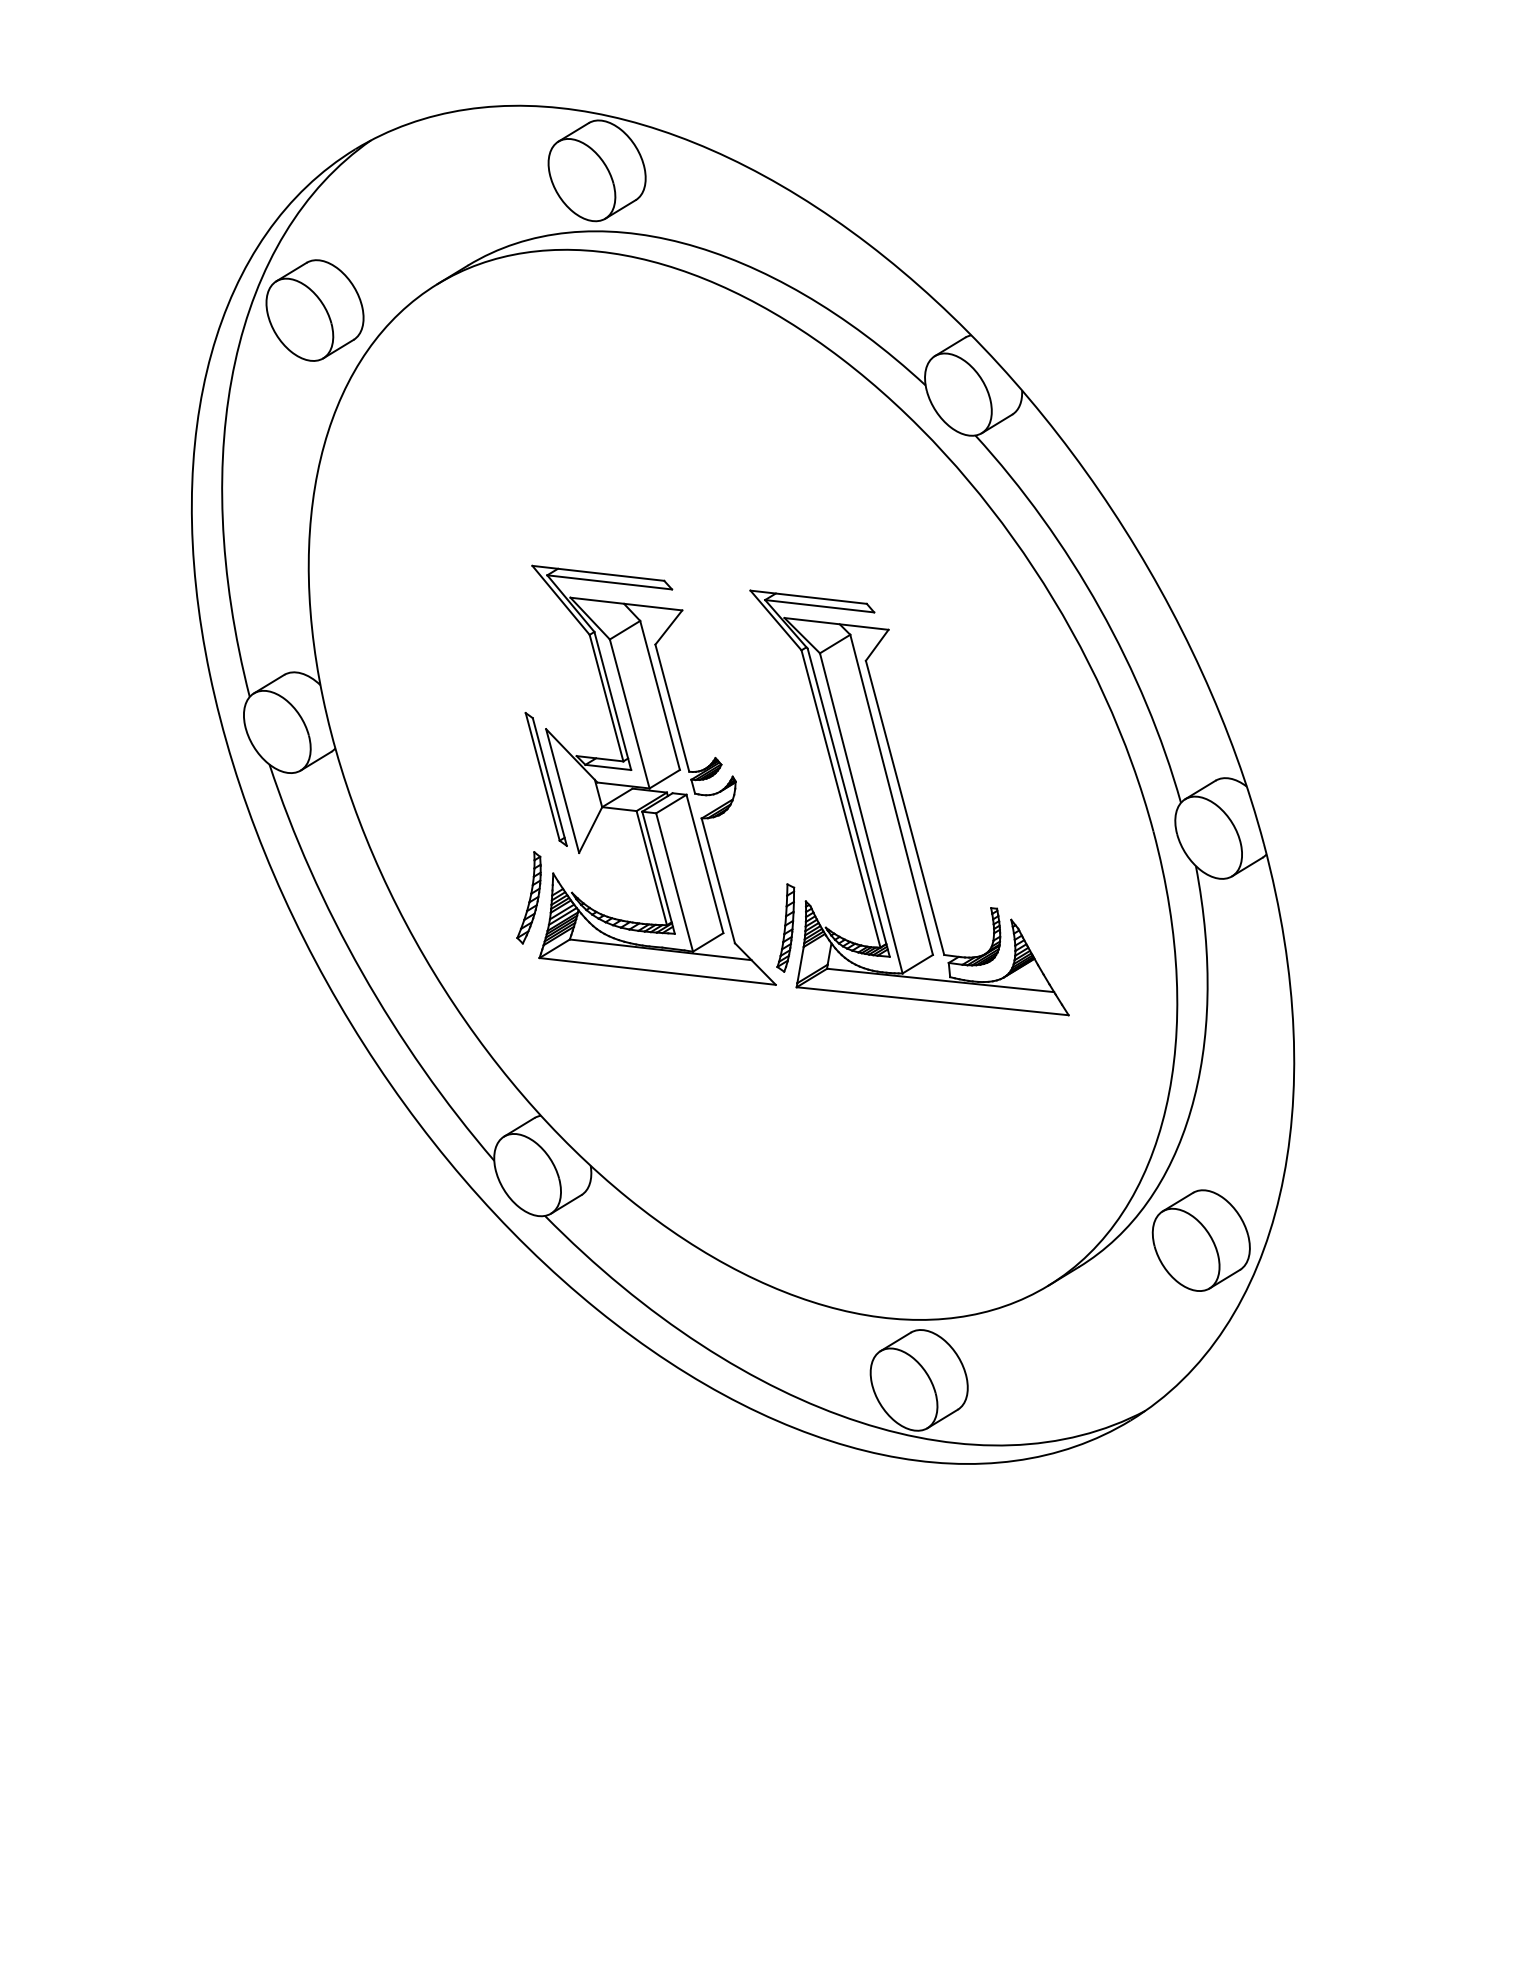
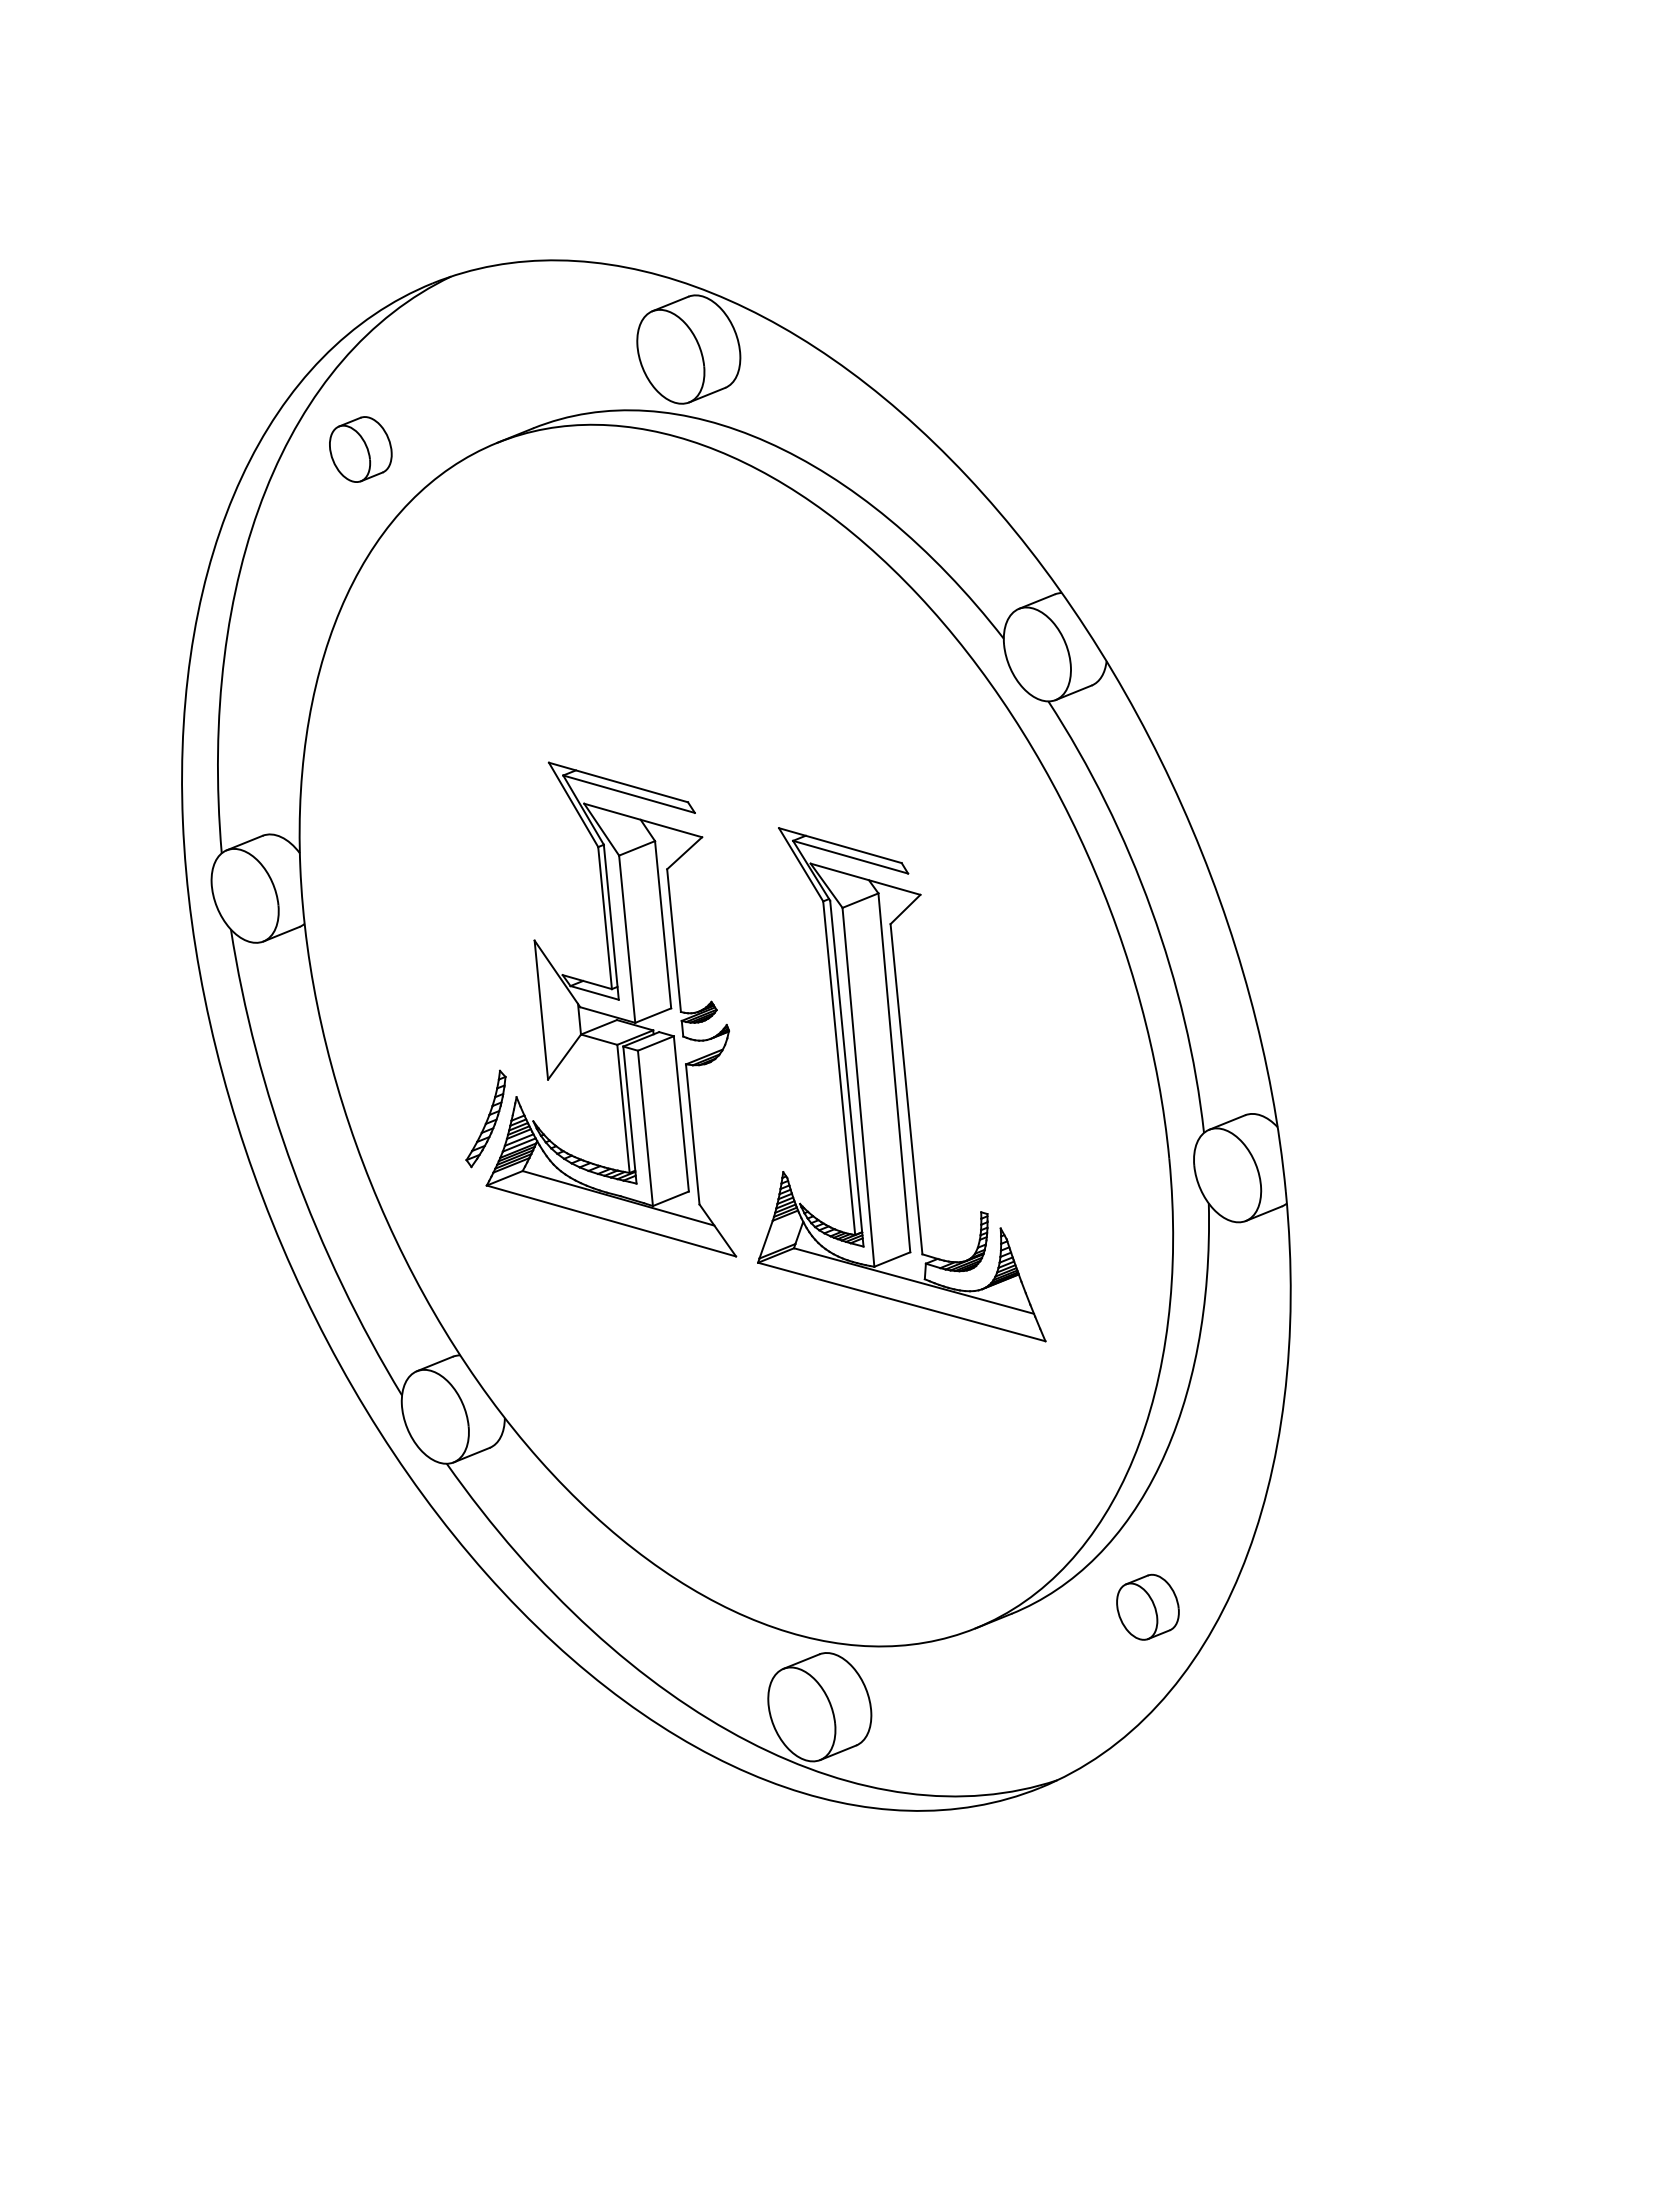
part: (314, 310) -> (360, 449), size x0.6
part: (545, 779) -> (525, 994), removed
part: (785, 927) -> (756, 1196), removed
part: (1200, 1241) -> (1147, 1607), size x0.6

